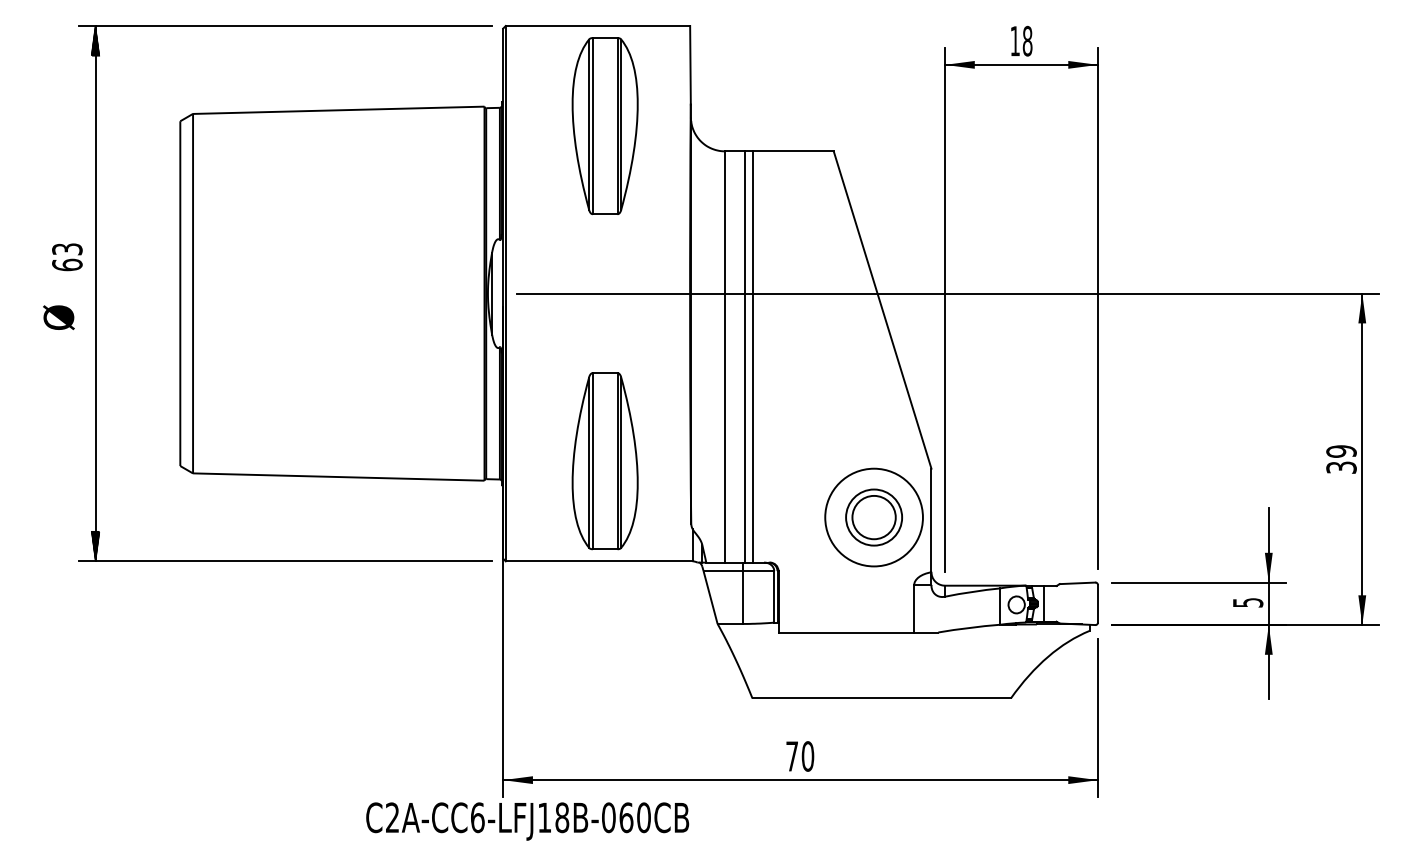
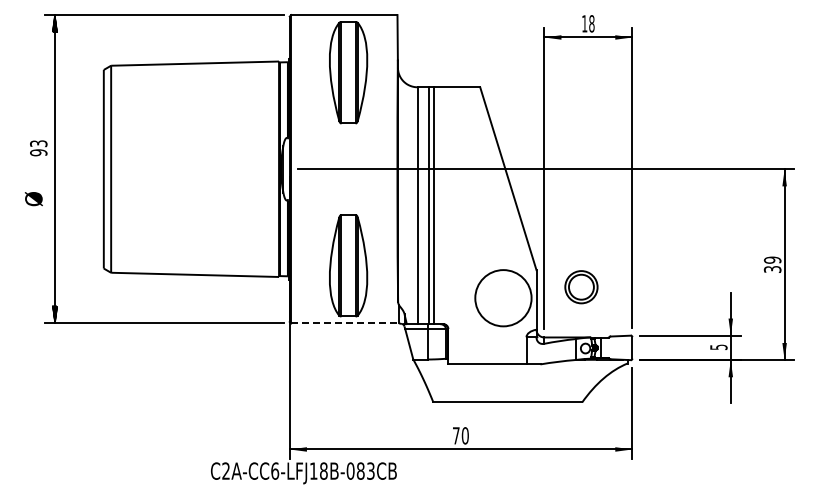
text: (66, 264) -> (38, 152), 63 -> 93
text: (58, 318) -> (33, 199), moved
part: (874, 518) -> (581, 287), moved
line: (599, 561) -> (345, 323), solid -> dashed
text: (634, 816) -> (365, 470), C2A-CC6-LFJ18B-060CB -> C2A-CC6-LFJ18B-083CB

